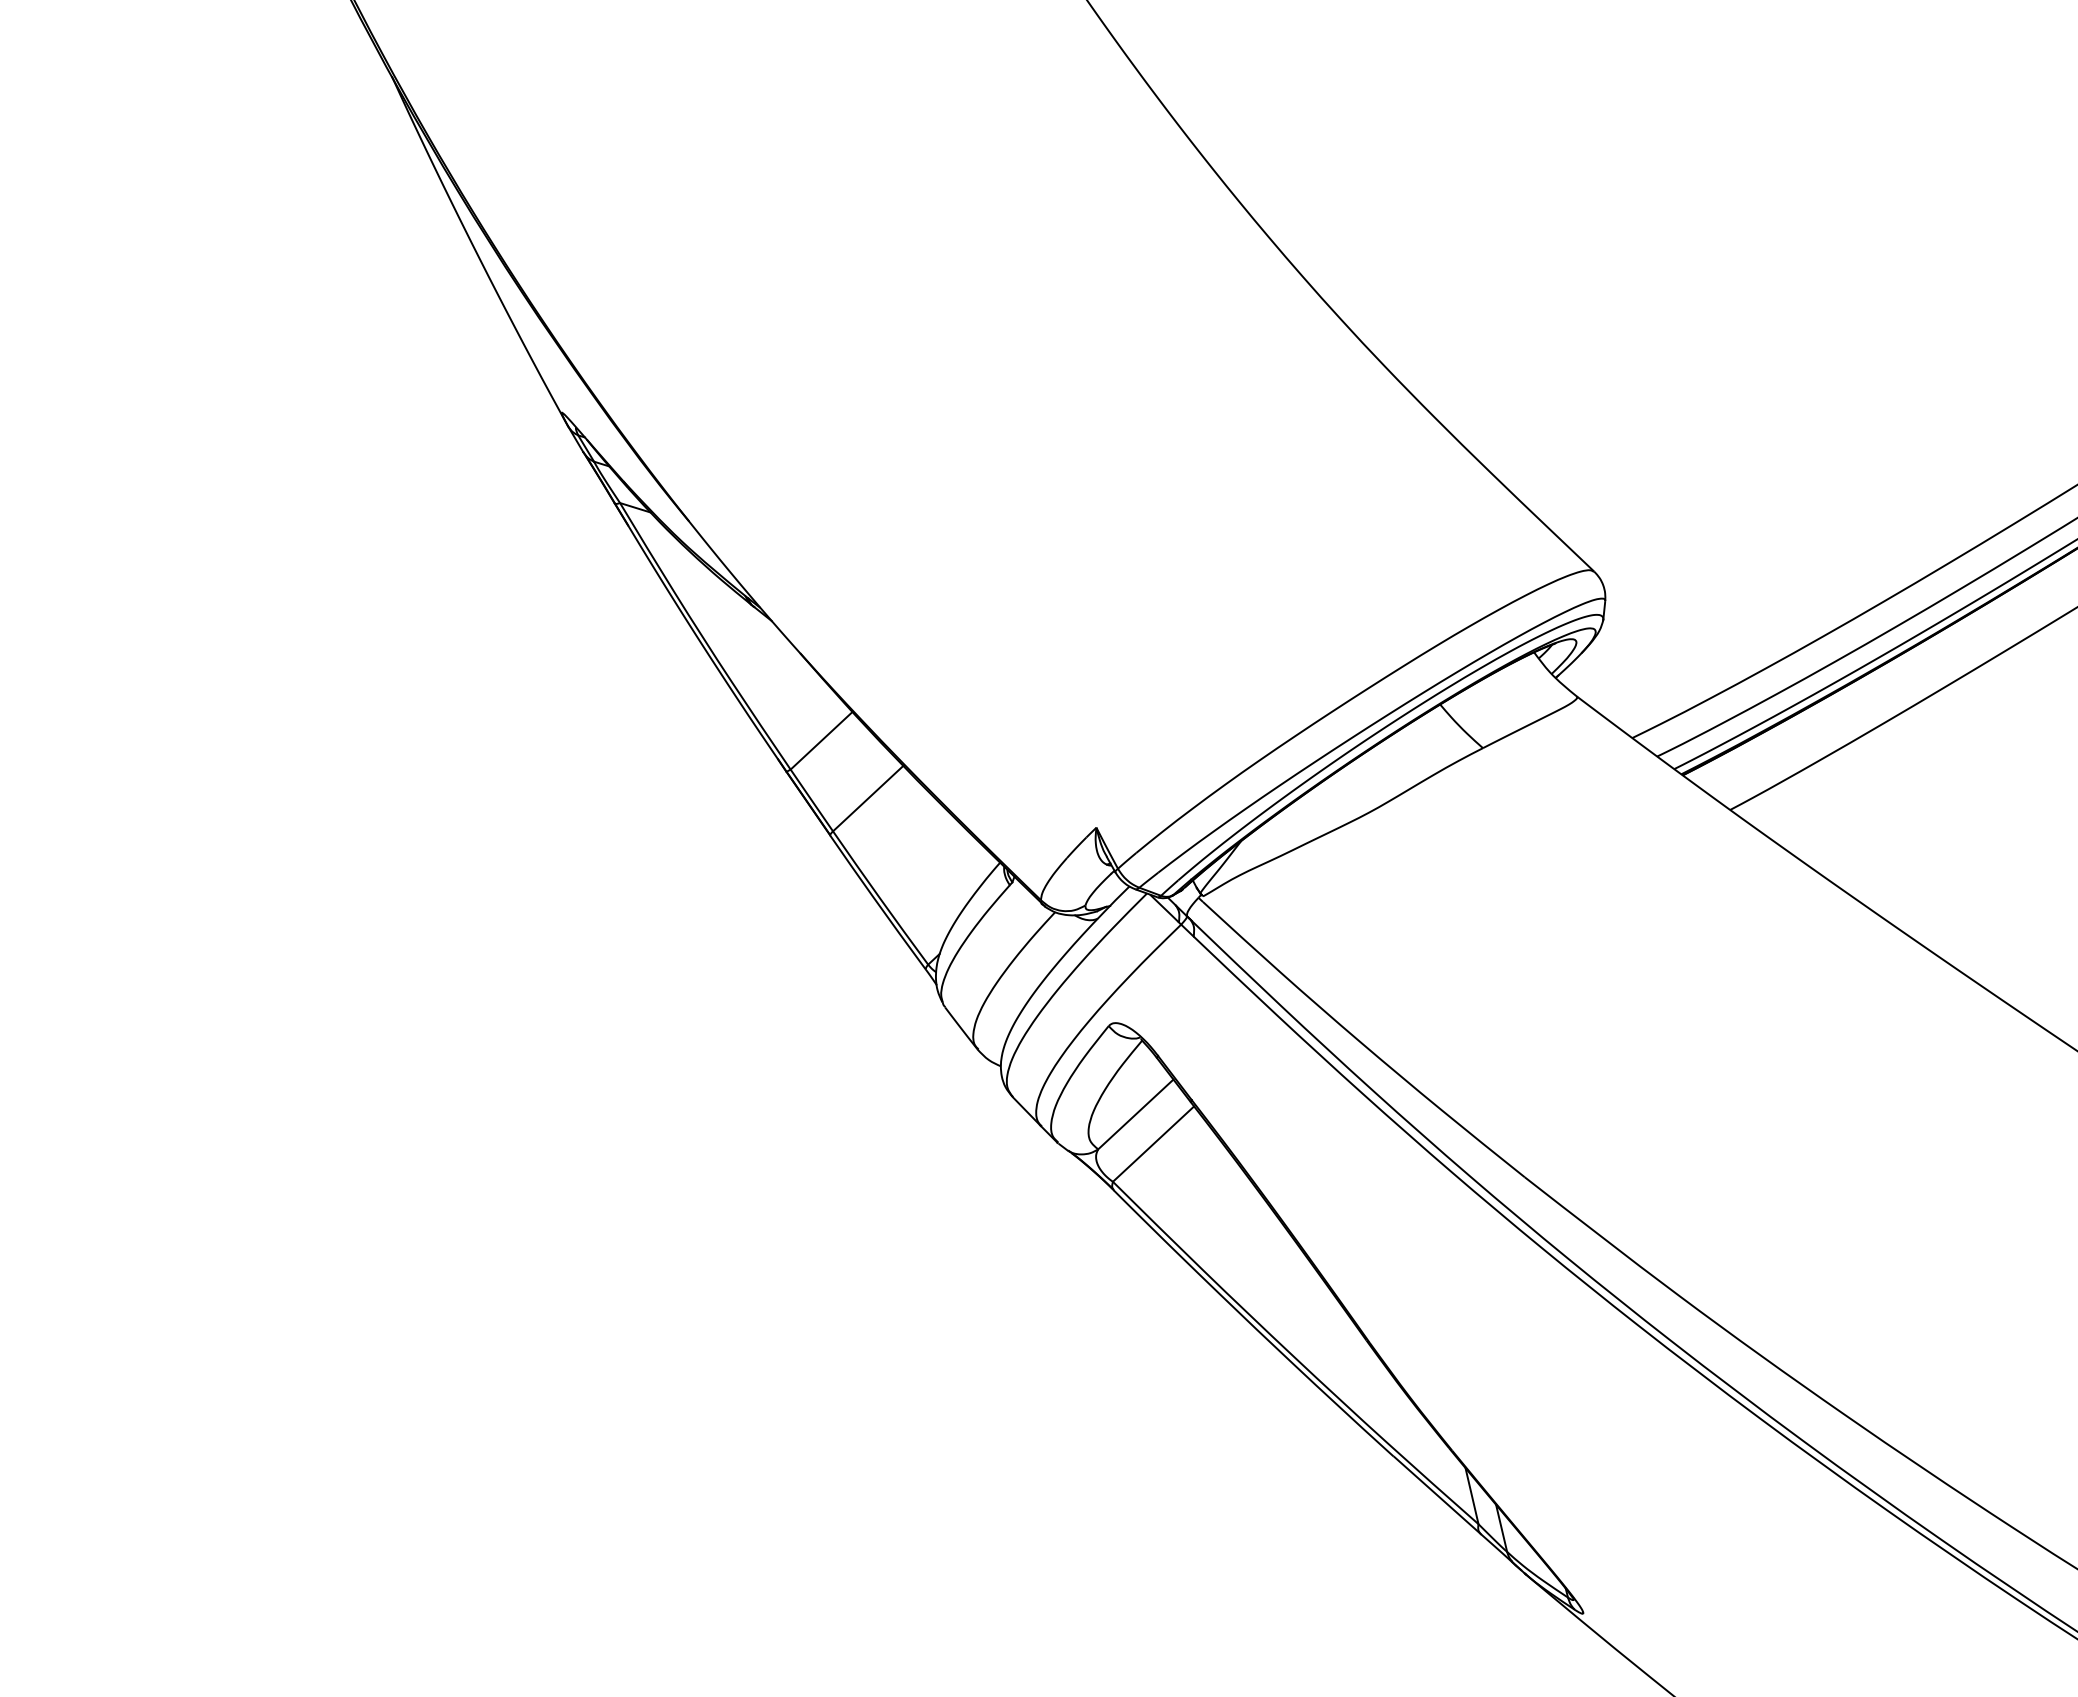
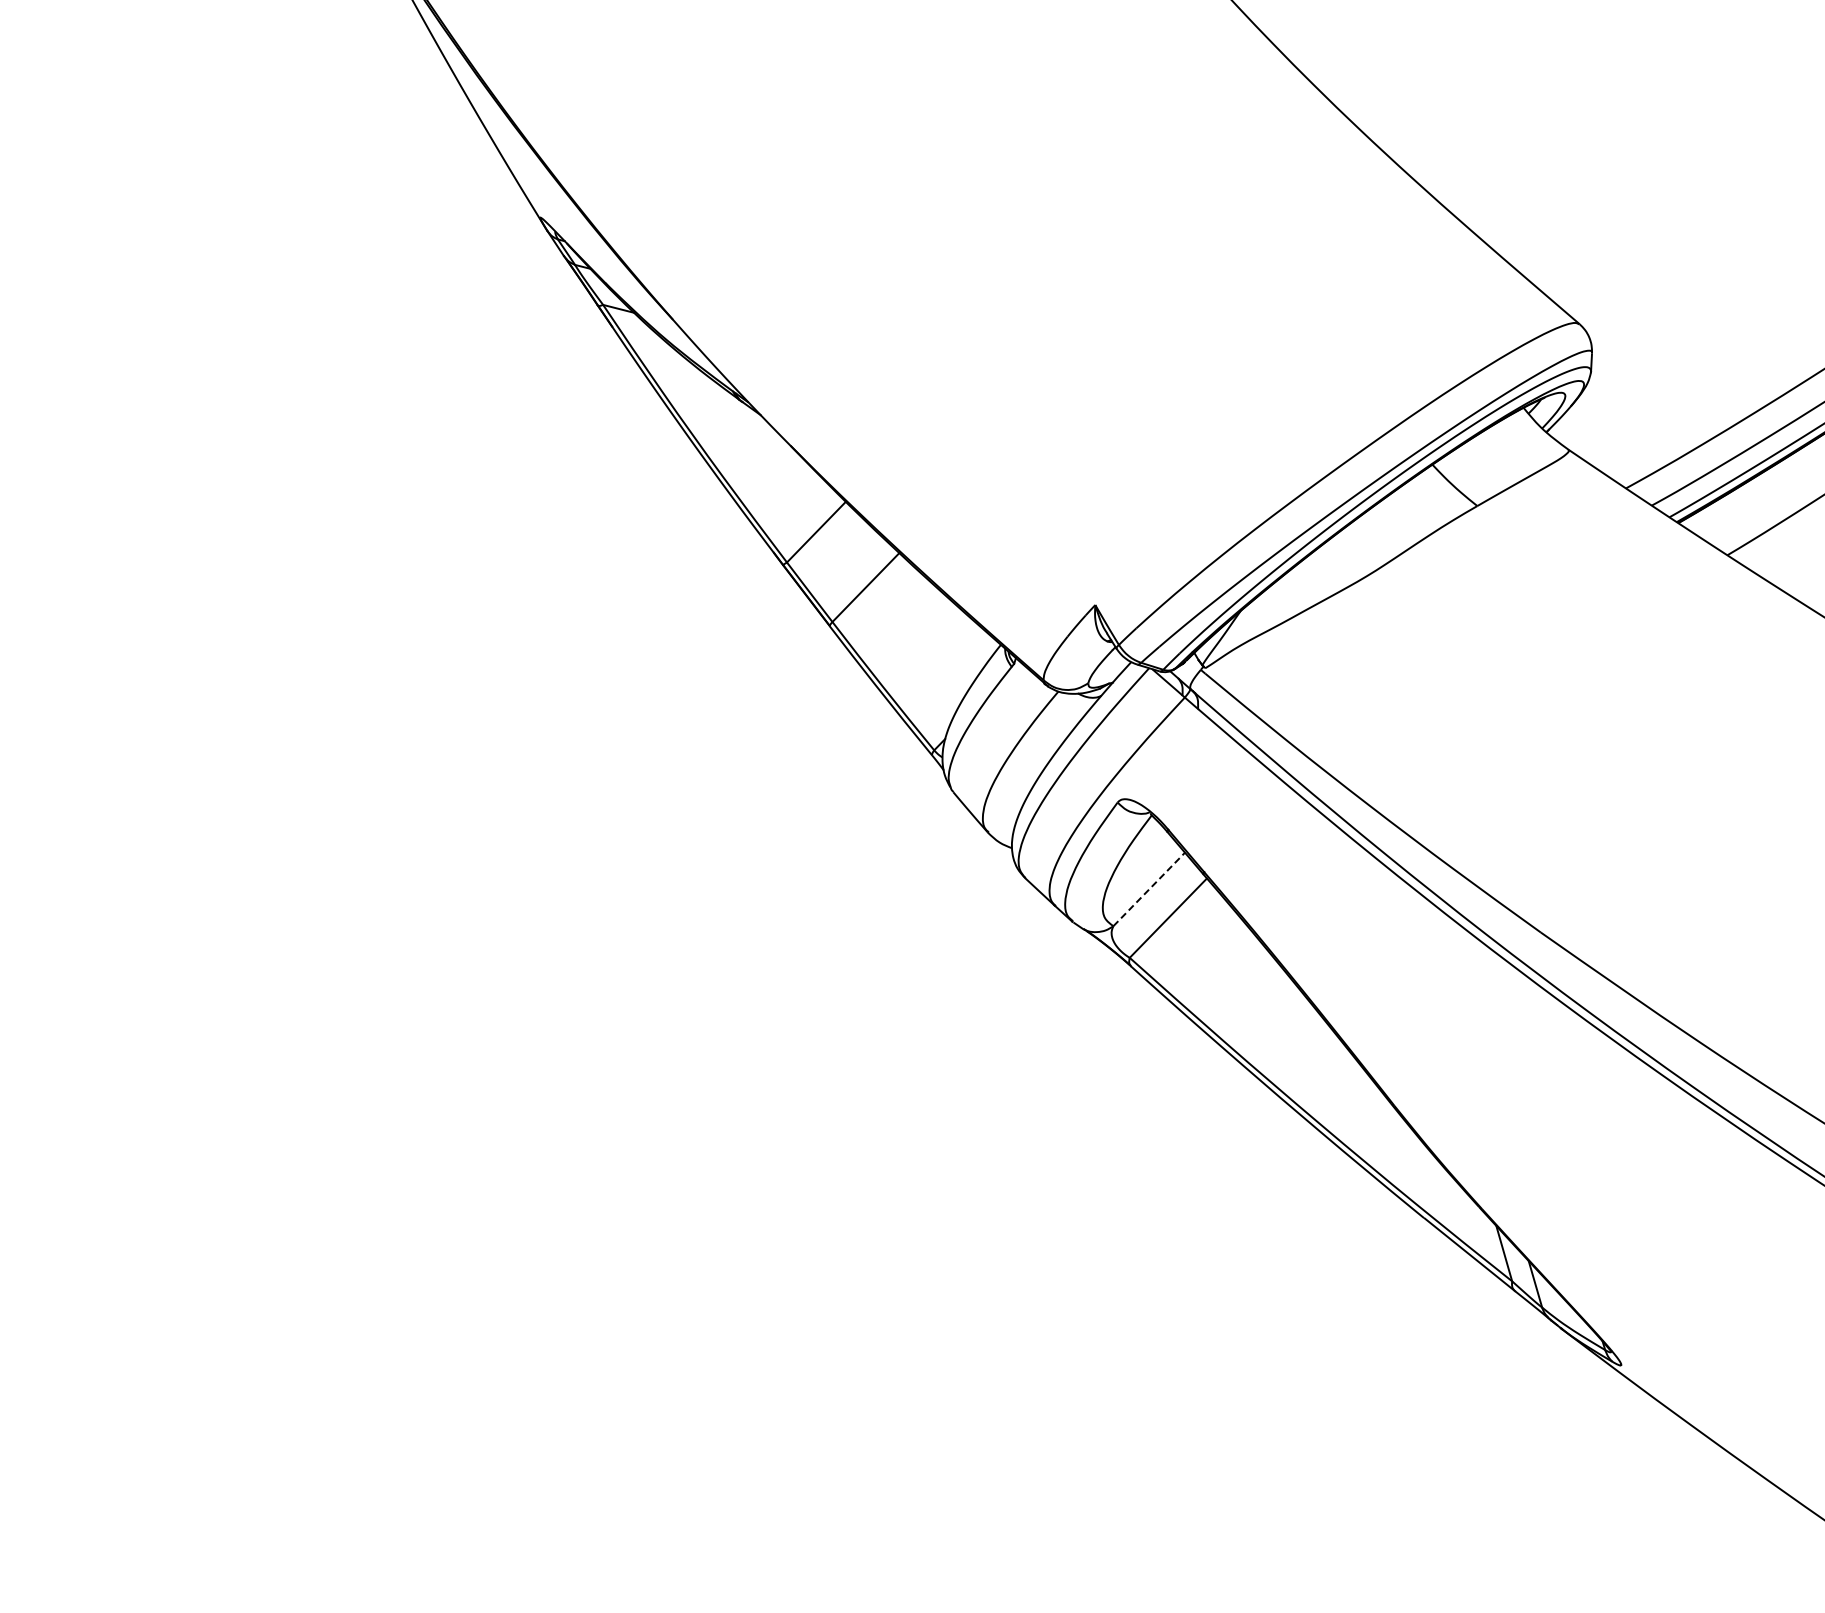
line: (1136, 1114) -> (1149, 889), solid -> dashed

